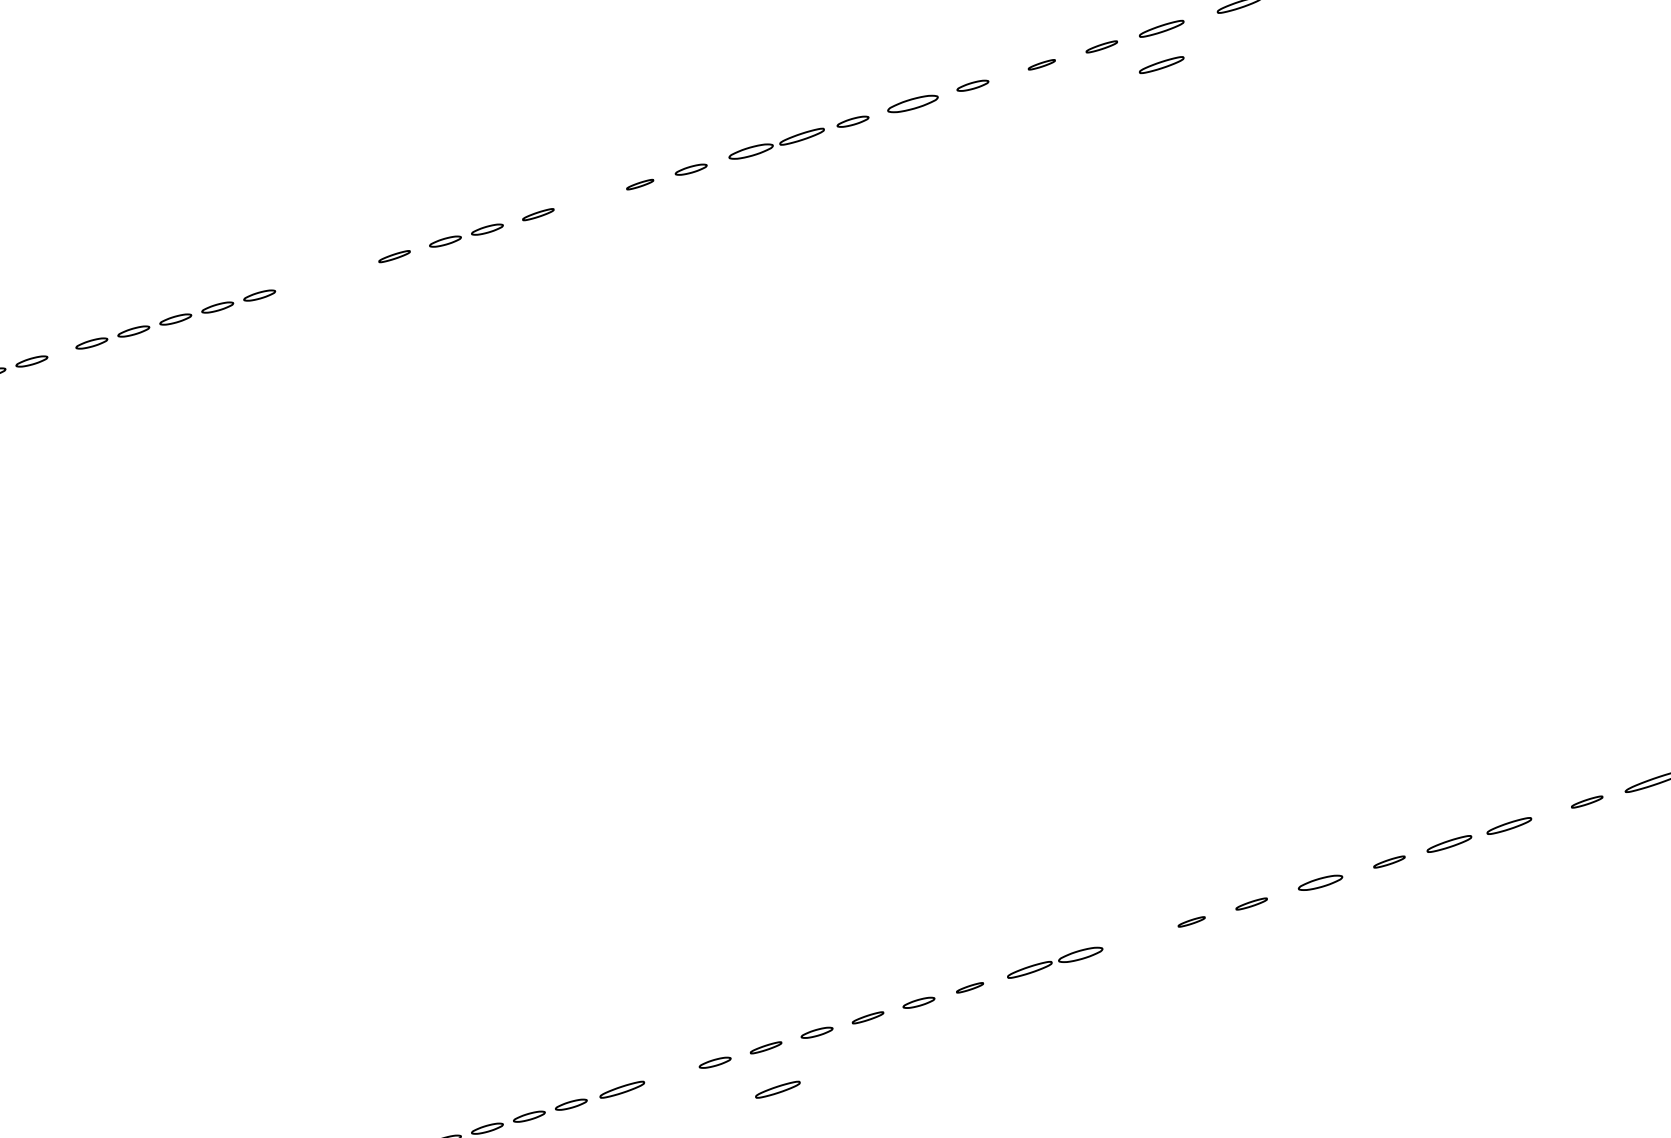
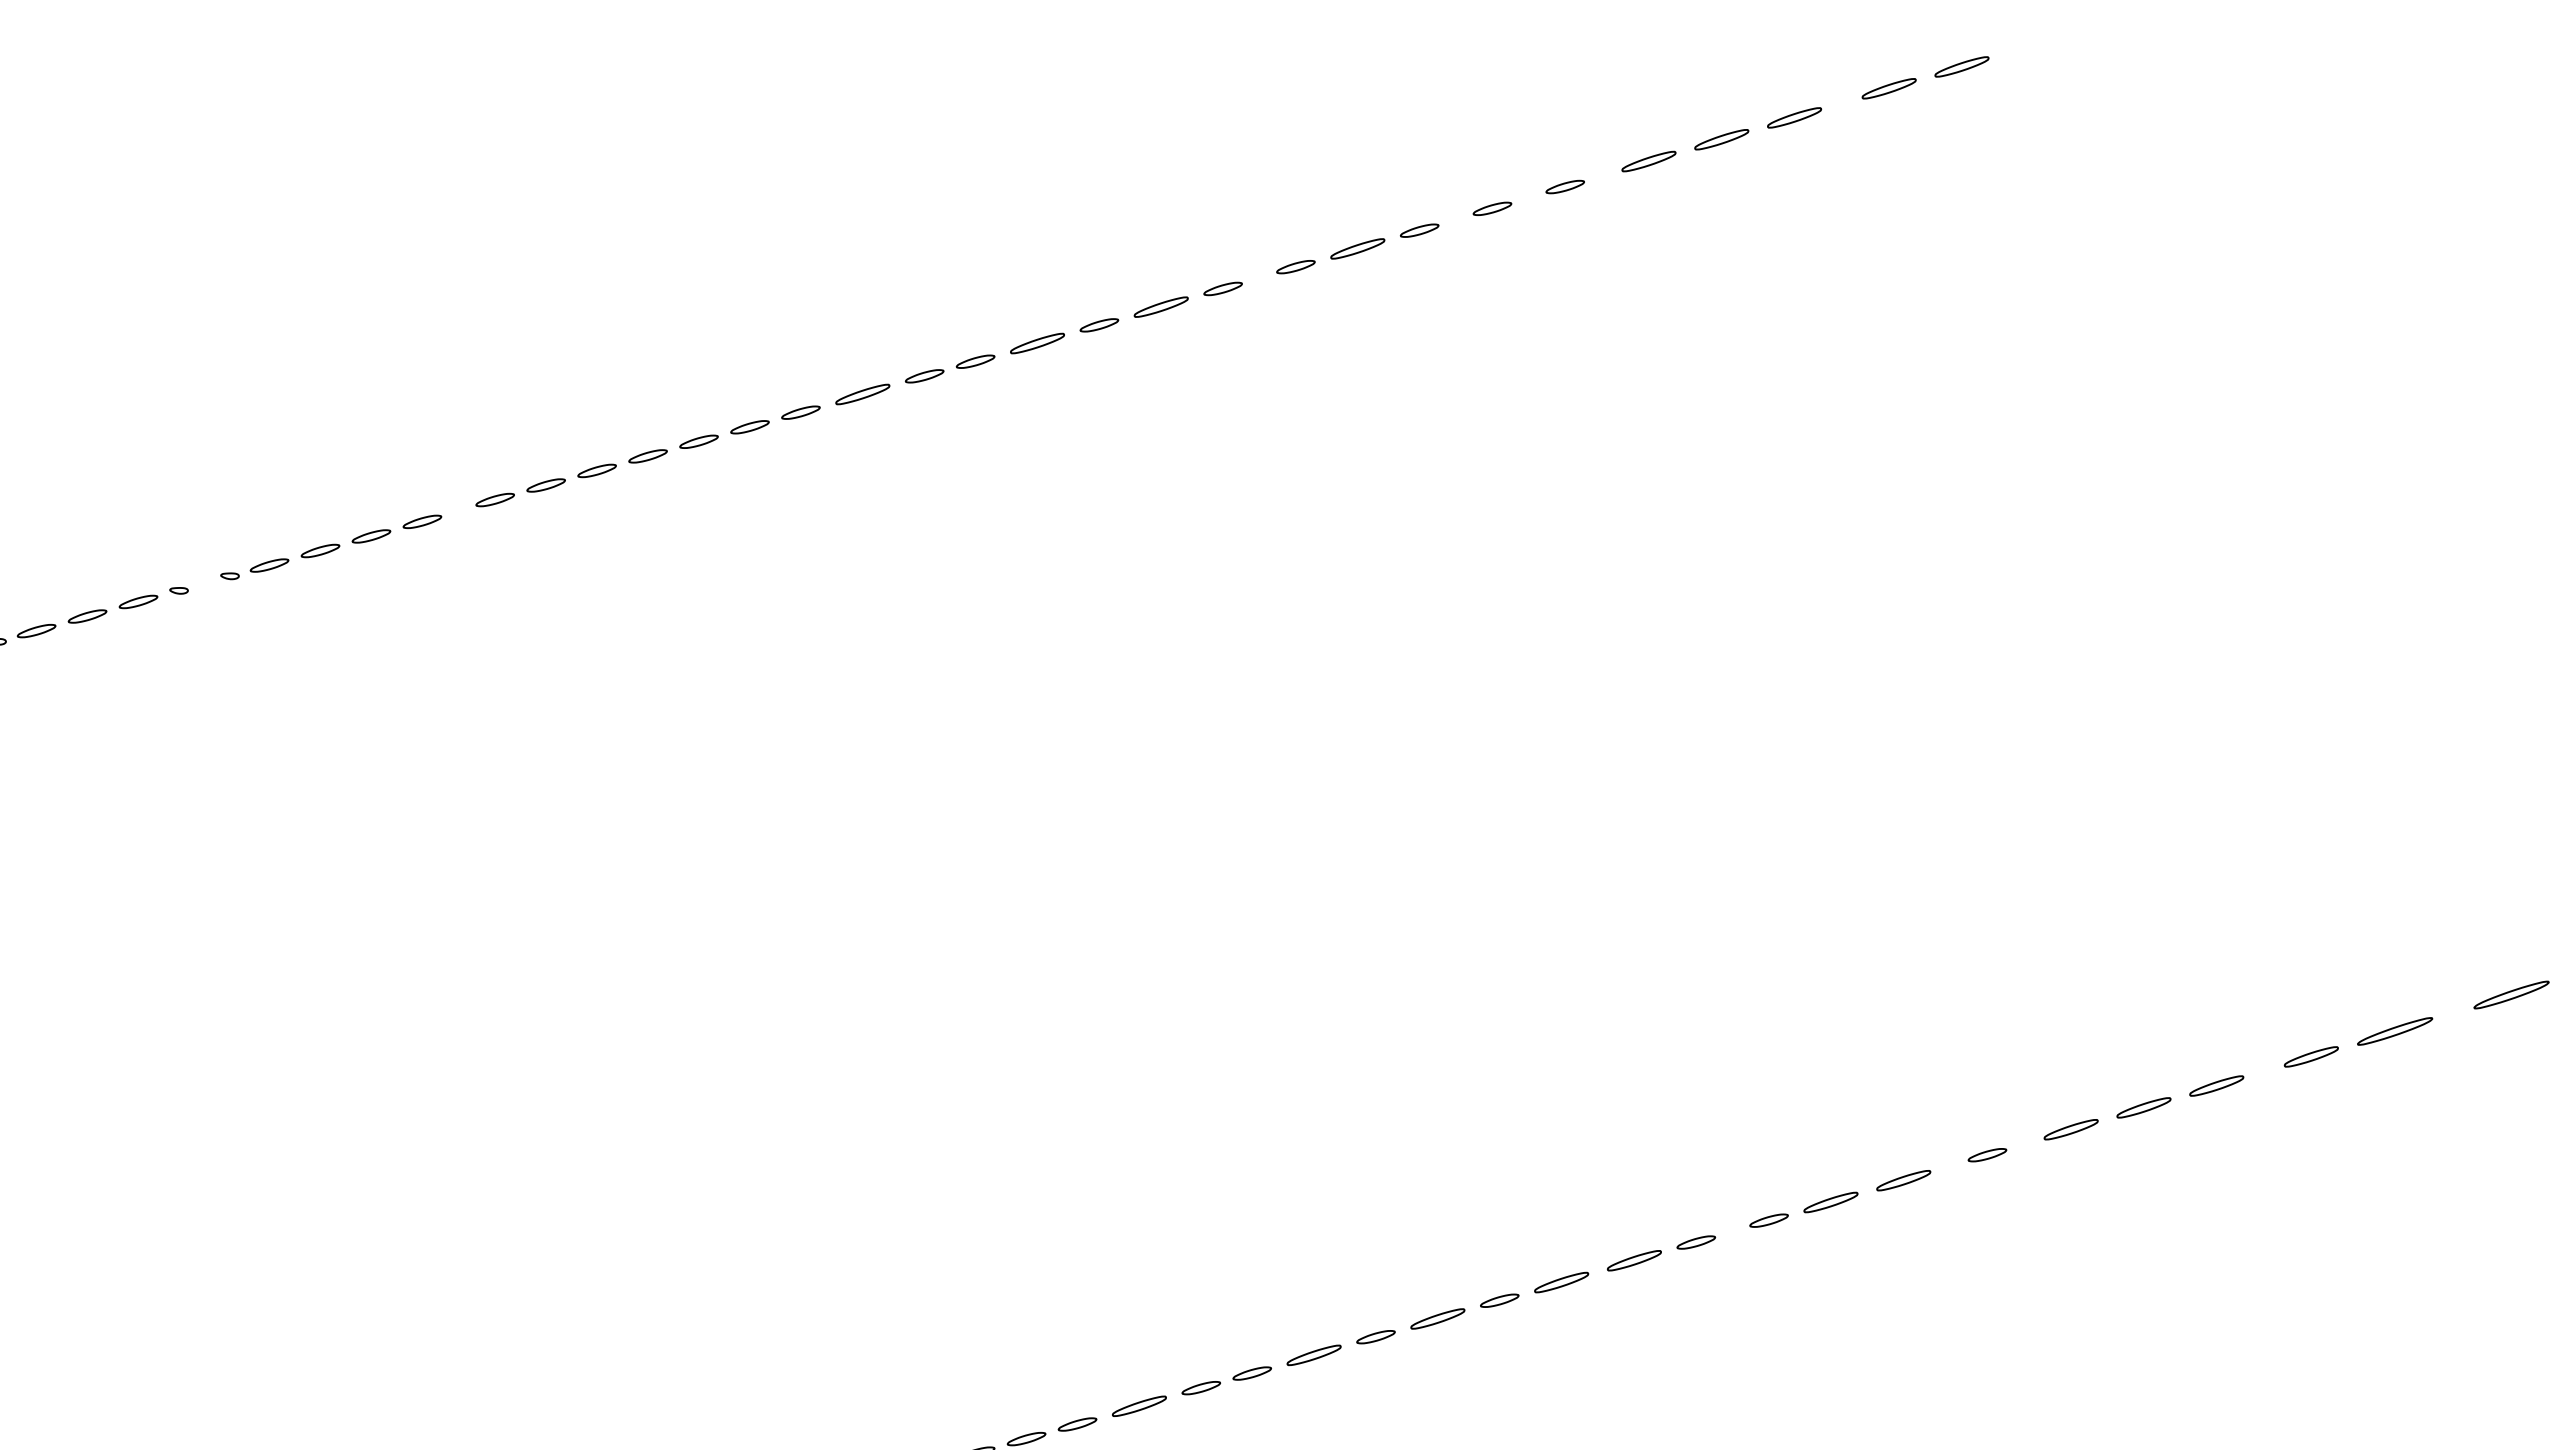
part: (1101, 46) -> (1721, 139), size x1.43
part: (1041, 64) -> (1648, 161), size x1.67
part: (1161, 64) -> (1794, 161), removed
part: (913, 103) -> (1492, 208), size x0.62
part: (750, 152) -> (1295, 267), size x0.71
part: (639, 184) -> (1160, 306), size x1.67
part: (589, 199) -> (1099, 325), added
part: (538, 214) -> (1037, 343), size x1.43
part: (394, 256) -> (862, 394), size x1.43
part: (343, 271) -> (800, 412), added
part: (301, 283) -> (749, 427), added
part: (1586, 801) -> (2310, 1056), size x1.43
part: (1388, 861) -> (2070, 1129), size x1.43
part: (1320, 883) -> (1987, 1155), size x0.71
part: (1251, 903) -> (1903, 1180), size x1.43
part: (1191, 921) -> (1830, 1202), size x1.67
part: (1140, 936) -> (1768, 1220), added
part: (1080, 954) -> (1696, 1242), size x0.71
part: (969, 987) -> (1561, 1282), size x1.67
part: (867, 1017) -> (1437, 1318), size x1.43
part: (765, 1047) -> (1313, 1355), size x1.43
part: (672, 1075) -> (1200, 1388), added
part: (777, 1089) -> (1328, 1405), removed

